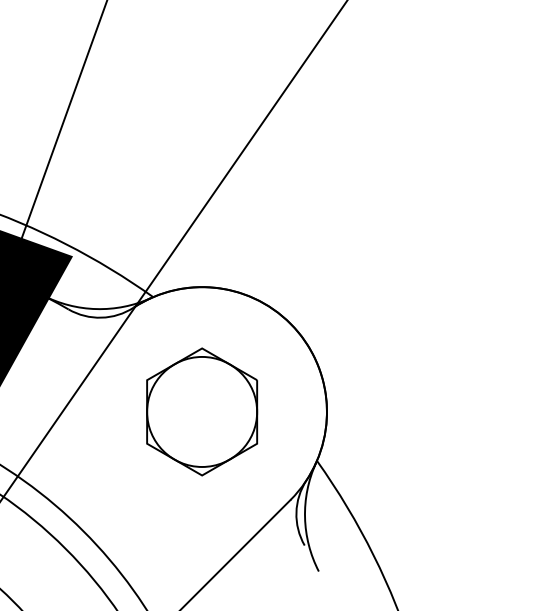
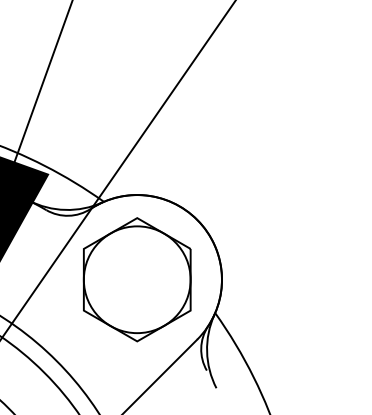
part: (201, 411) -> (136, 279), size x1.43

